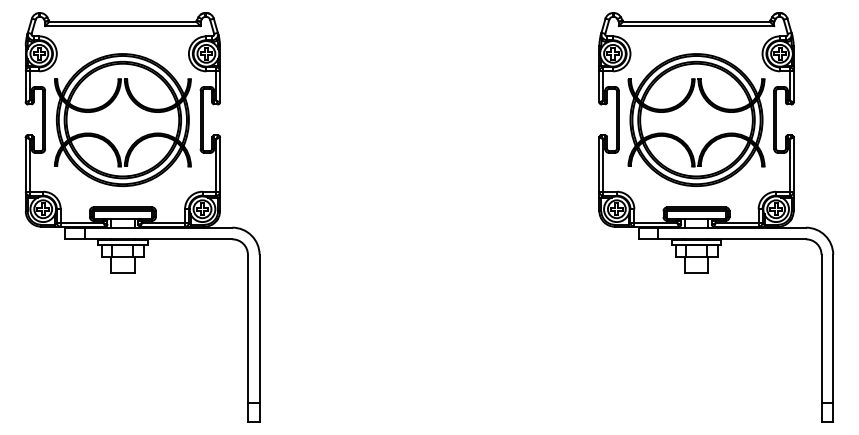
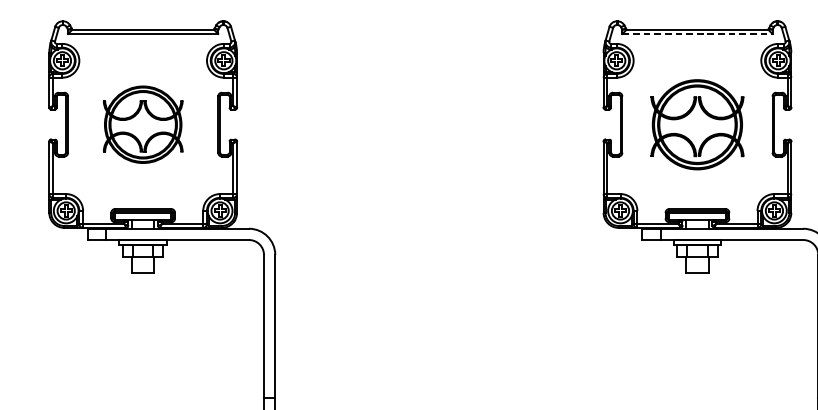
line: (696, 26) -> (697, 34), solid -> dashed
part: (122, 119) -> (142, 124), size x0.6
part: (696, 119) -> (697, 124), size x0.7

